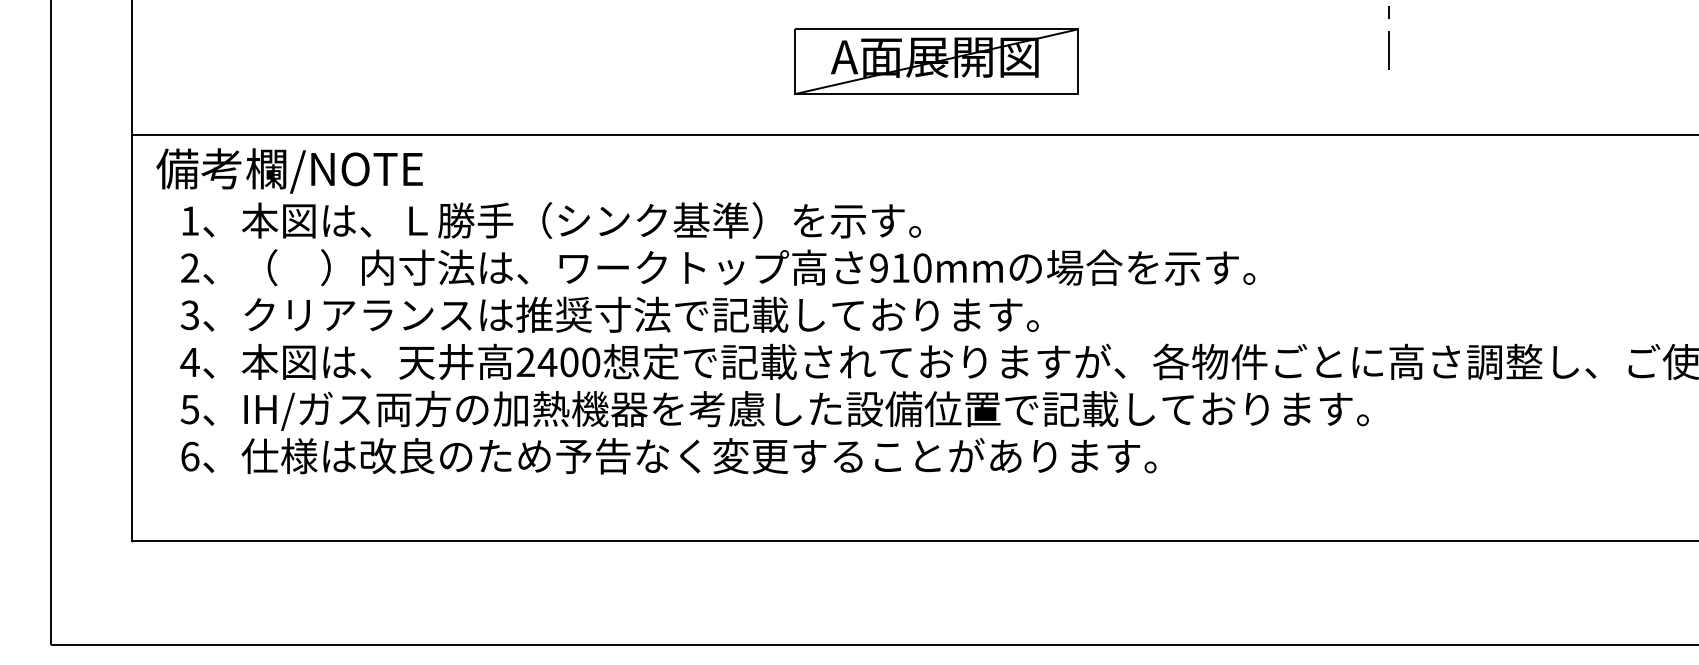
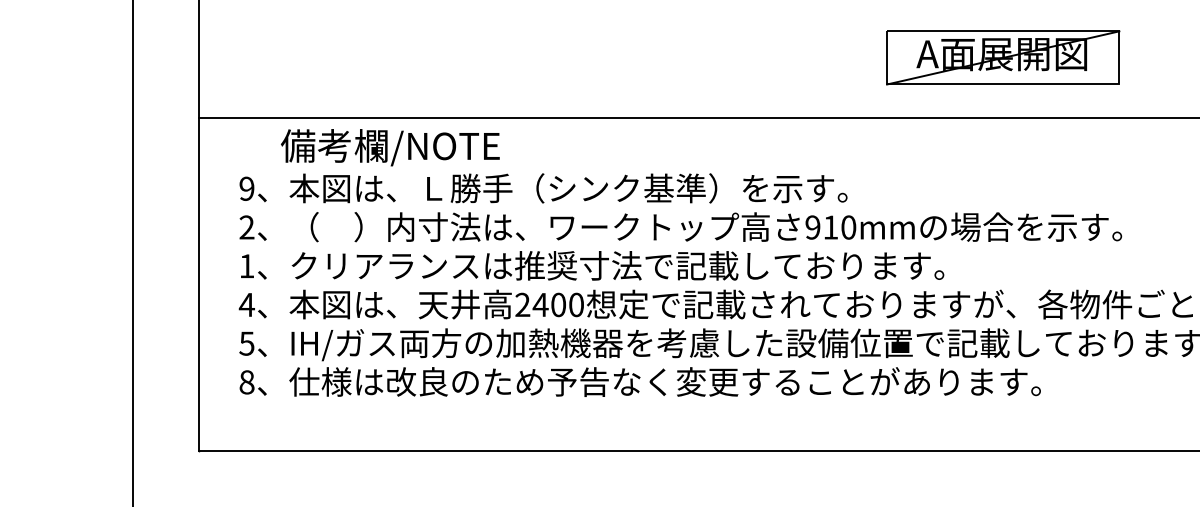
part: (936, 61) -> (1003, 57), moved
text: (289, 170) -> (390, 147), moved
text: (189, 220) -> (246, 188), 1 -> 9
text: (189, 315) -> (246, 266), 3 -> 1
text: (190, 456) -> (247, 382), 6 -> 8

